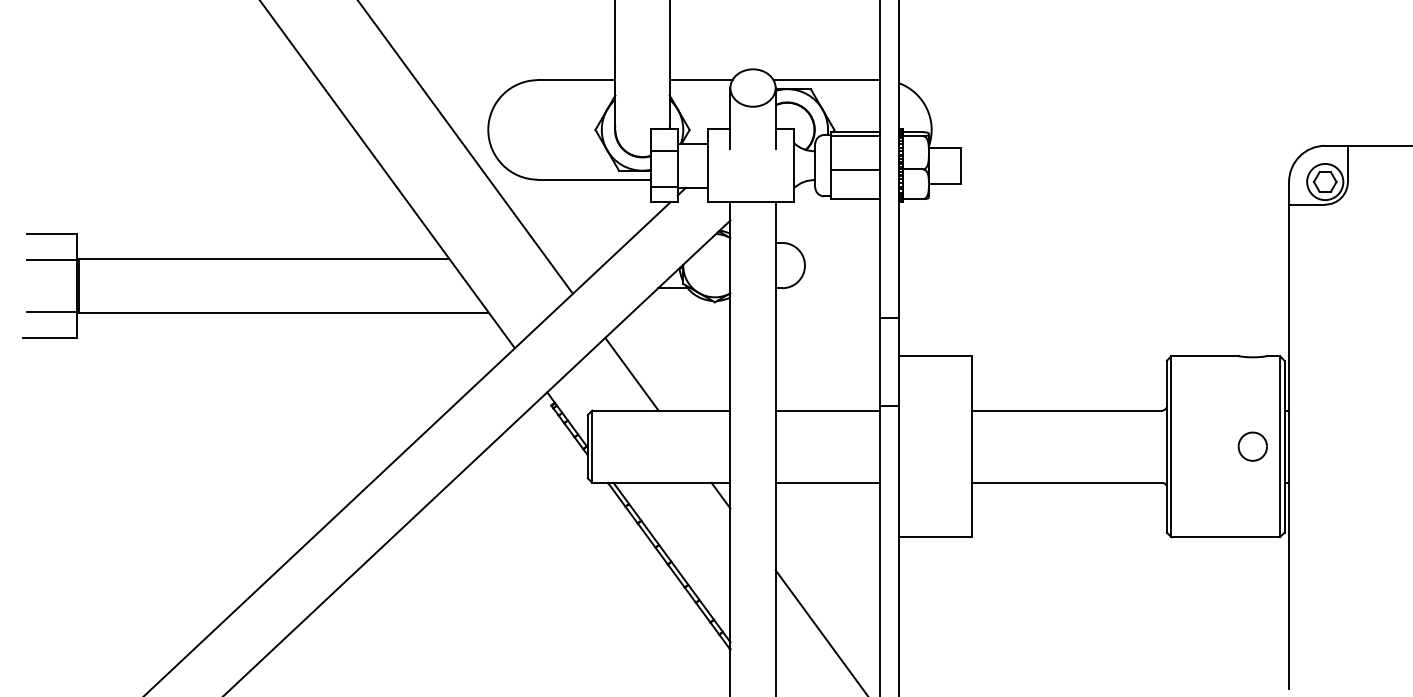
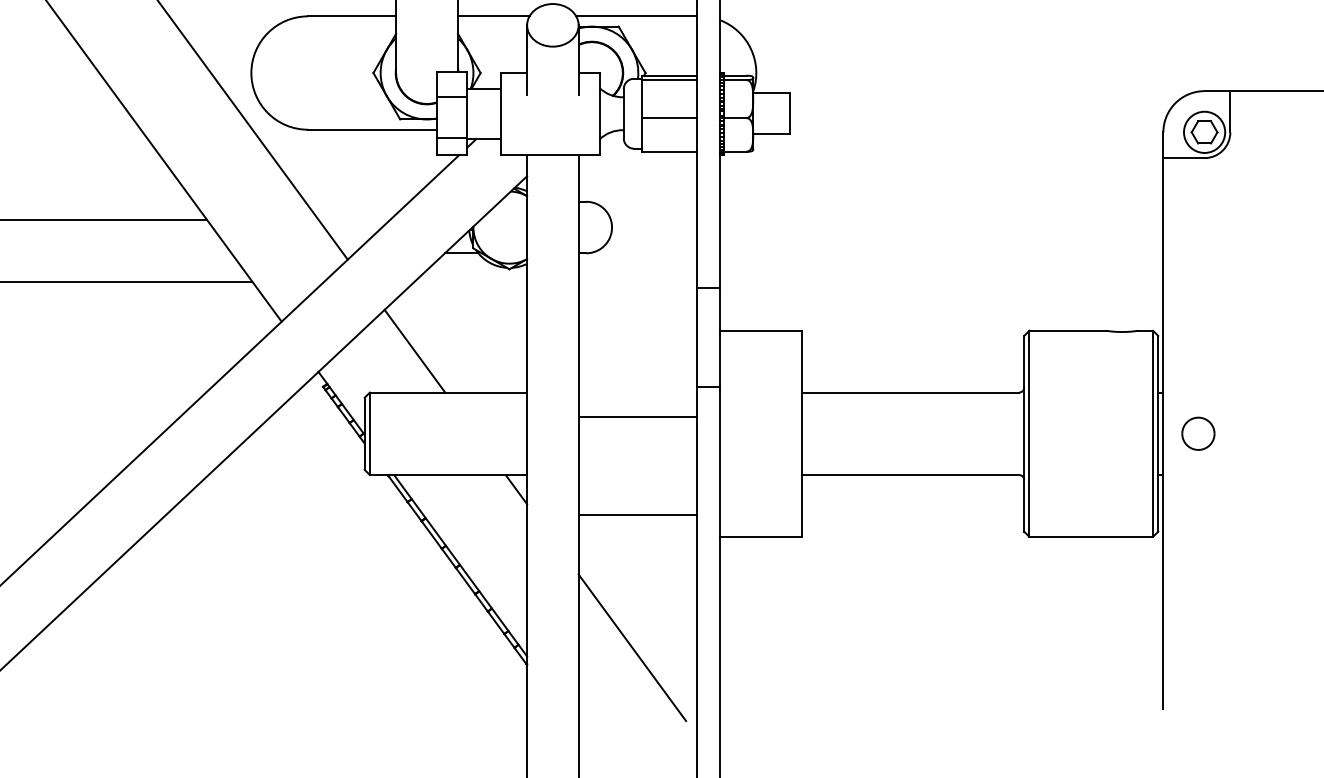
line: (827, 410) -> (637, 416), moved
part: (1252, 446) -> (1198, 433), moved
line: (827, 482) -> (637, 514), moved

